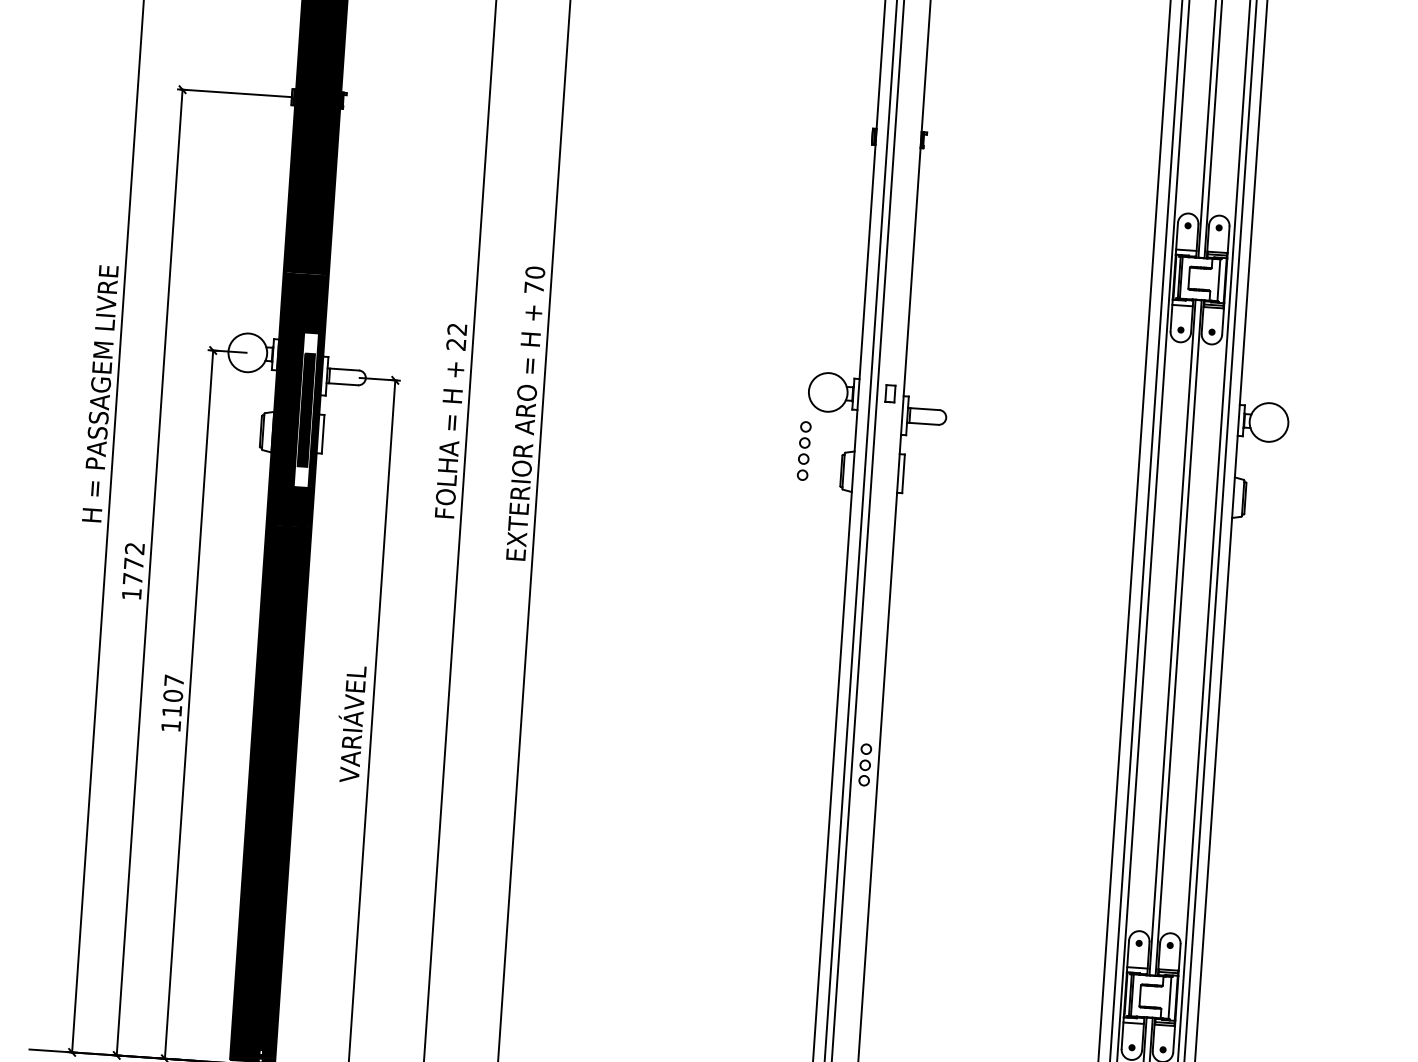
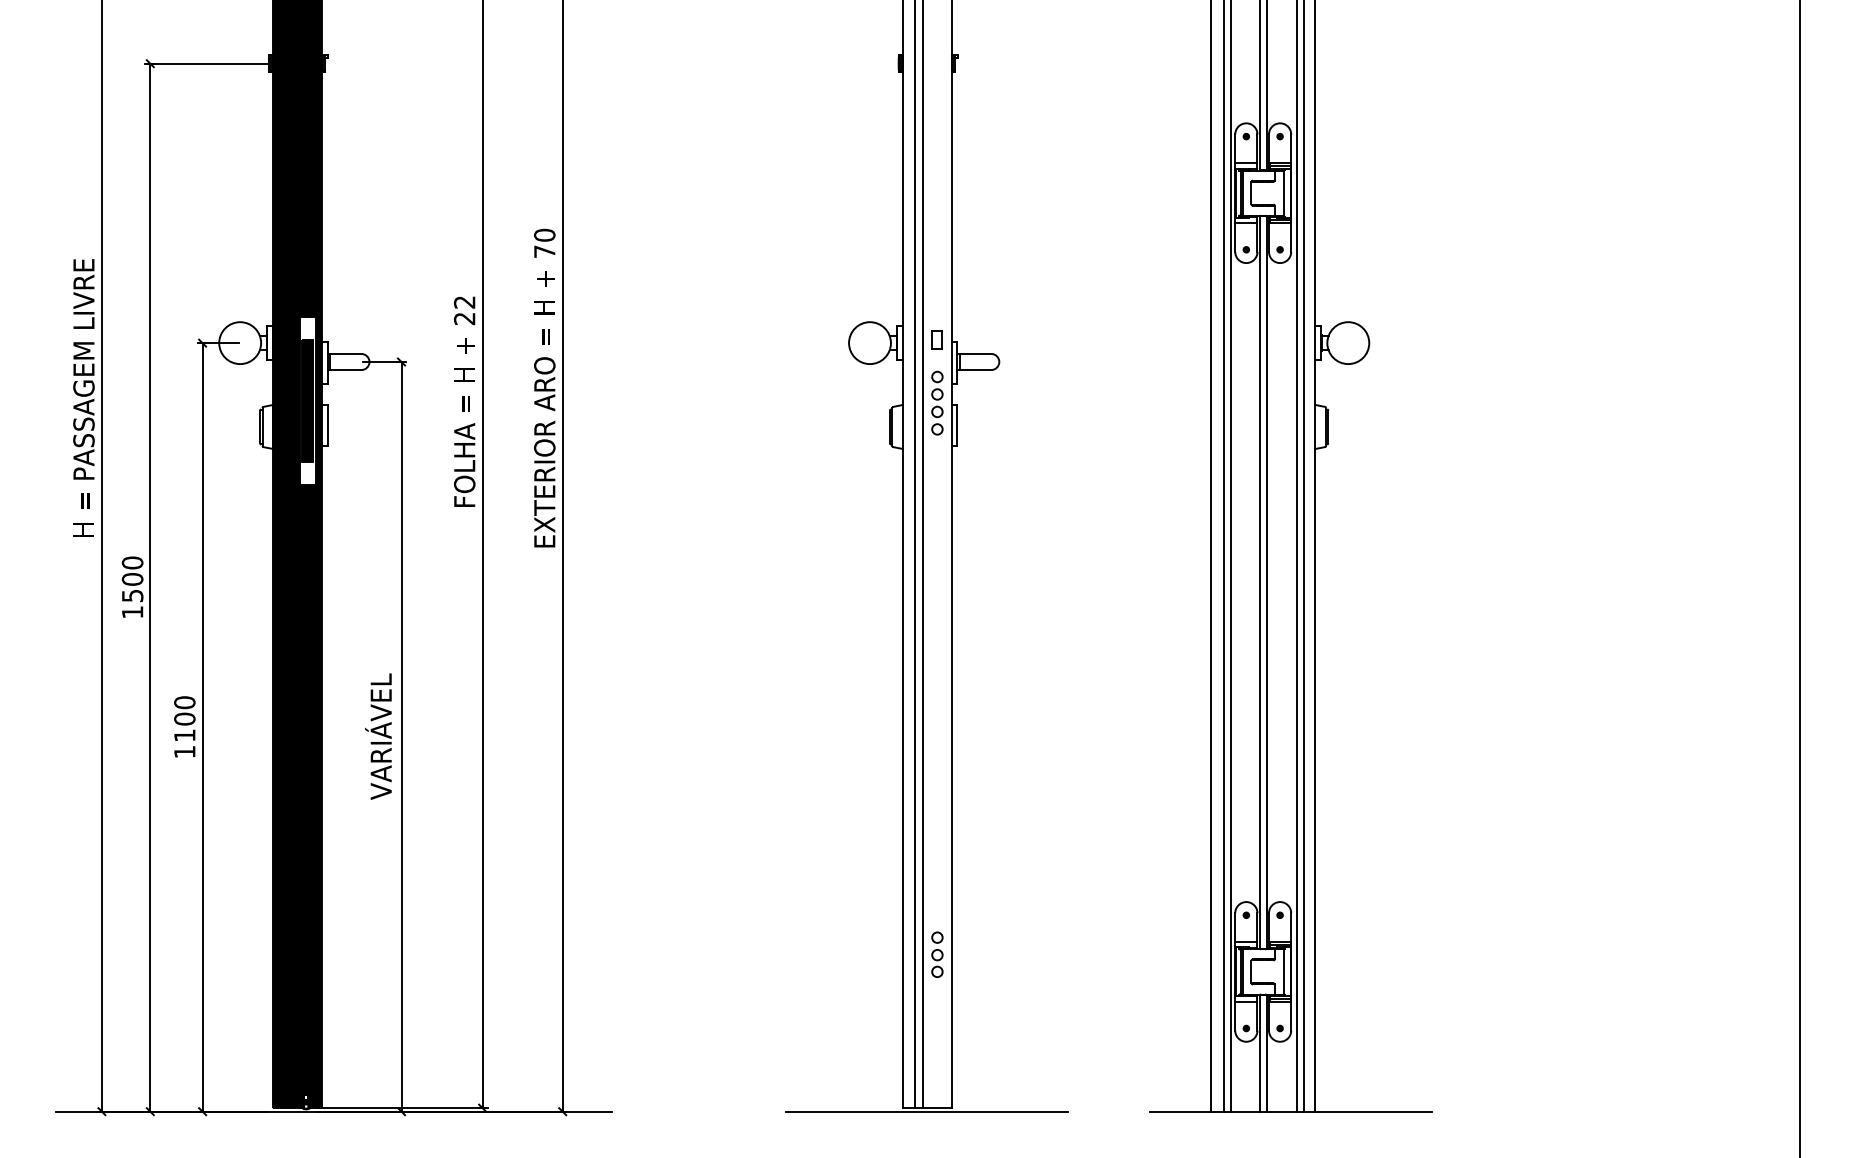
part: (804, 450) -> (937, 402), moved
text: (133, 563) -> (132, 579), 1772 -> 1500
text: (173, 680) -> (184, 702), 1107 -> 1100
part: (865, 764) -> (937, 954), moved

